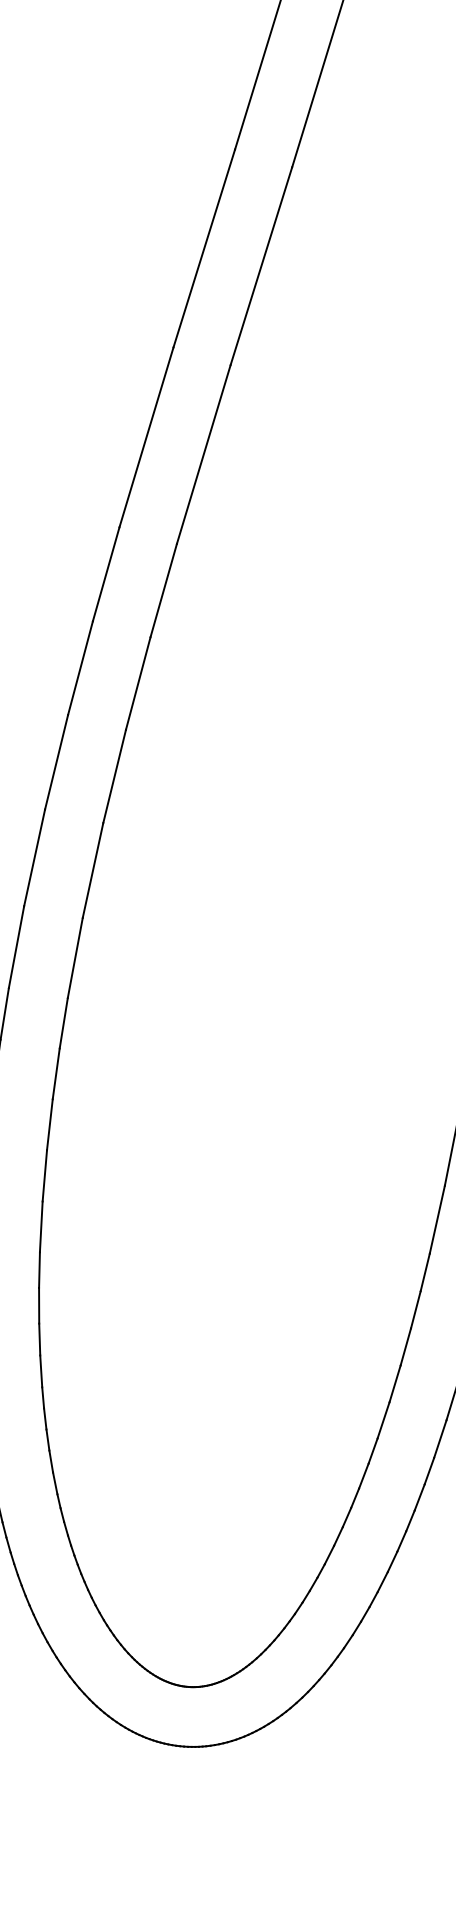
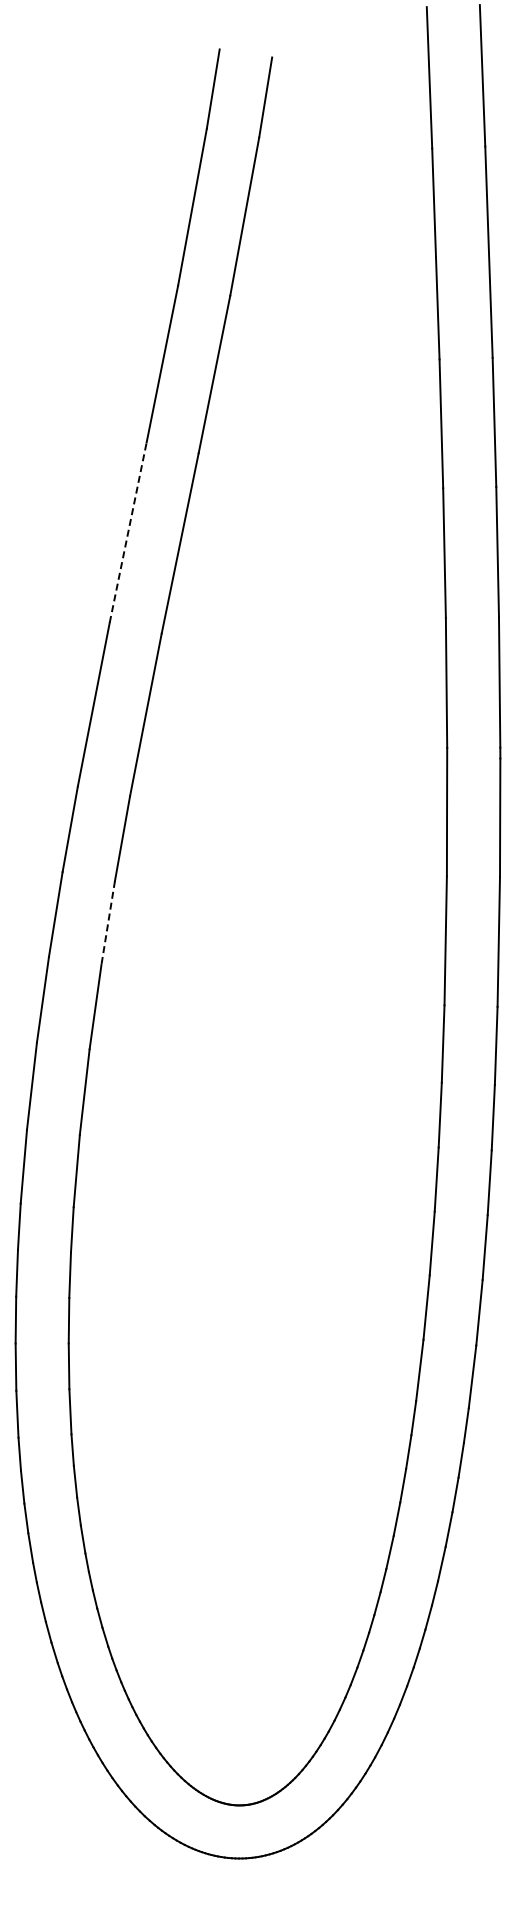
line: (204, 248) -> (128, 532), solid -> dashed
line: (138, 684) -> (108, 923), solid -> dashed

